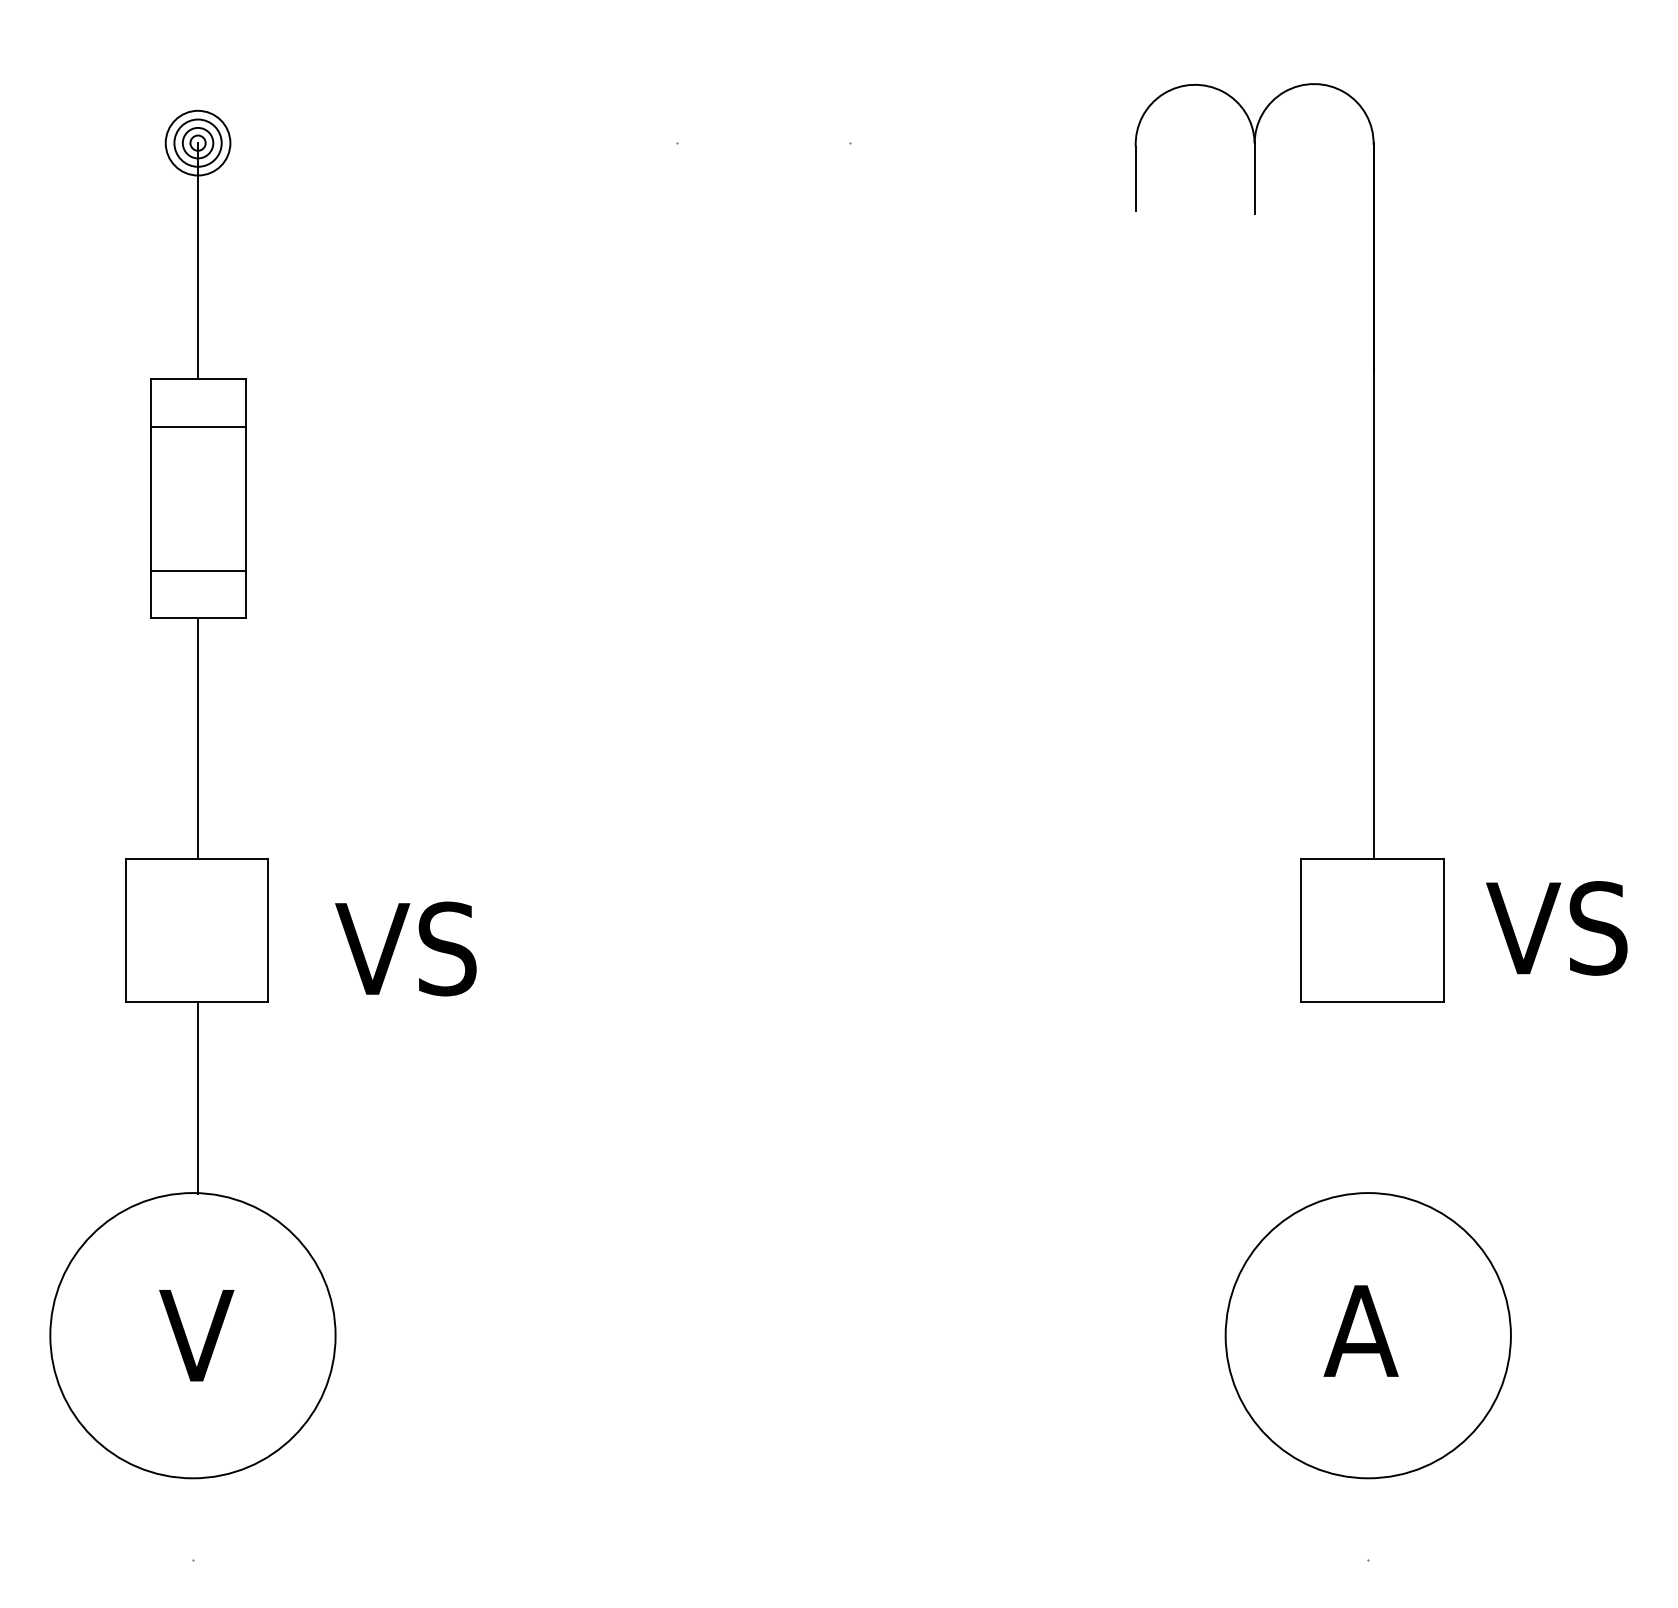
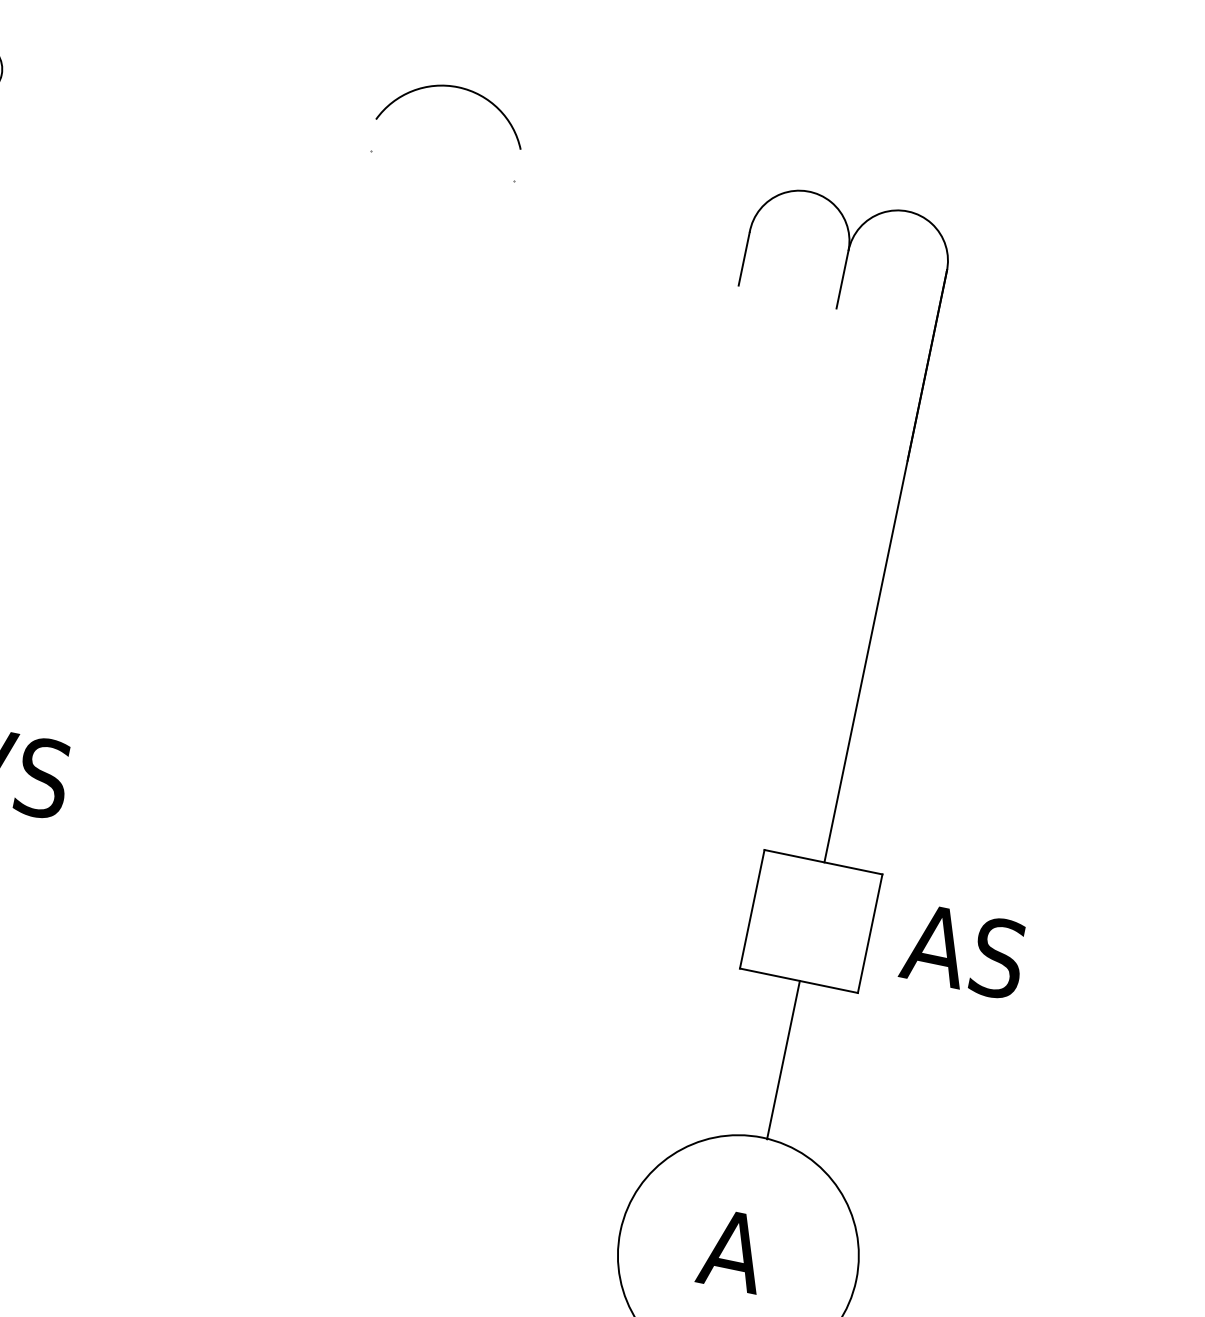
arc: (758, 49) -> (454, 87), added
text: (1523, 928) -> (936, 945), VS -> AS
line: (1373, 1097) -> (783, 1059), added

